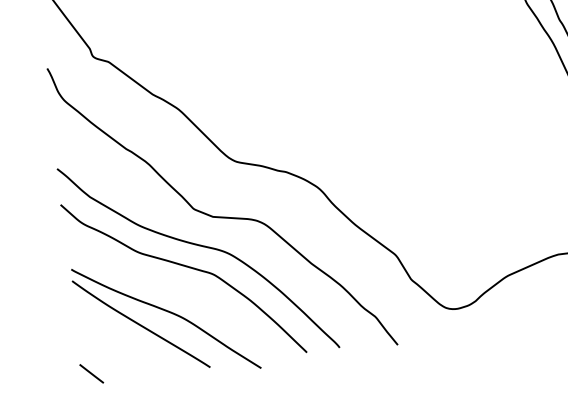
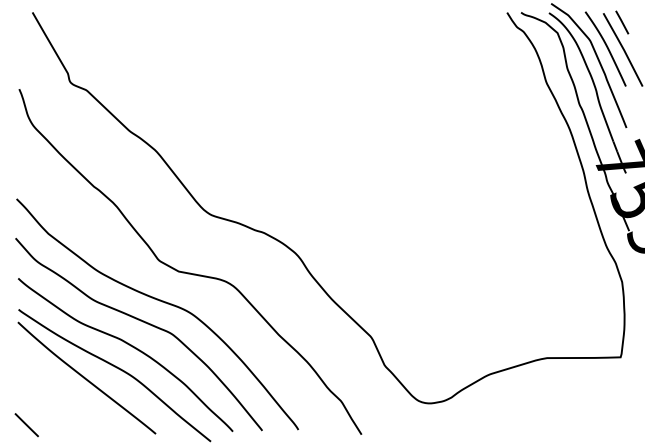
curve: (177, 290) -> (130, 346), added

